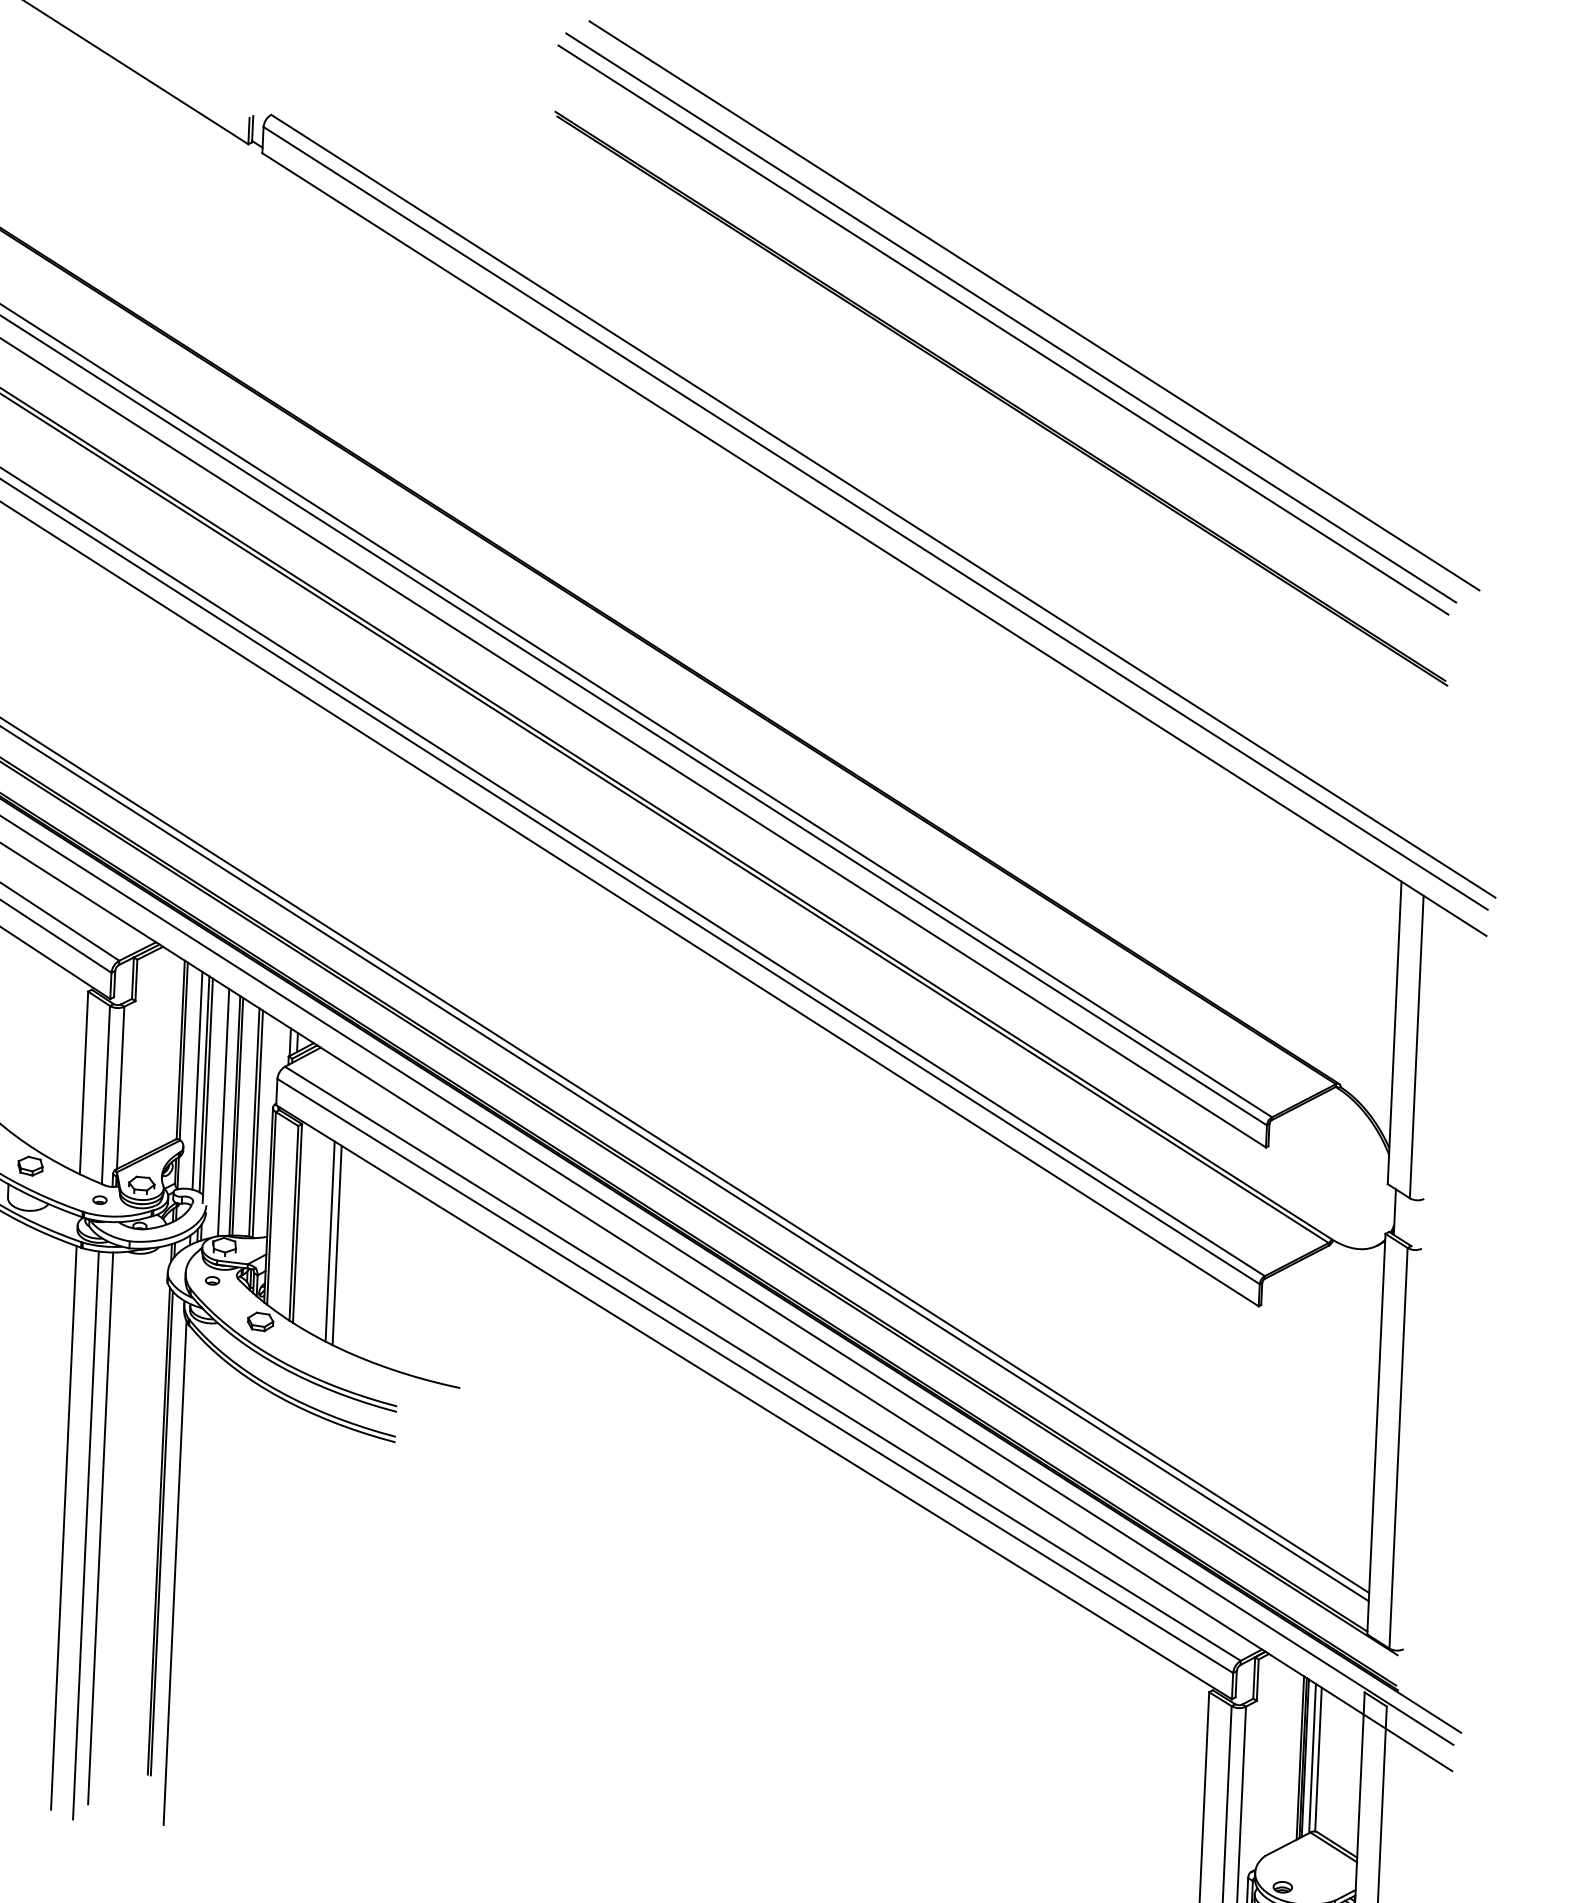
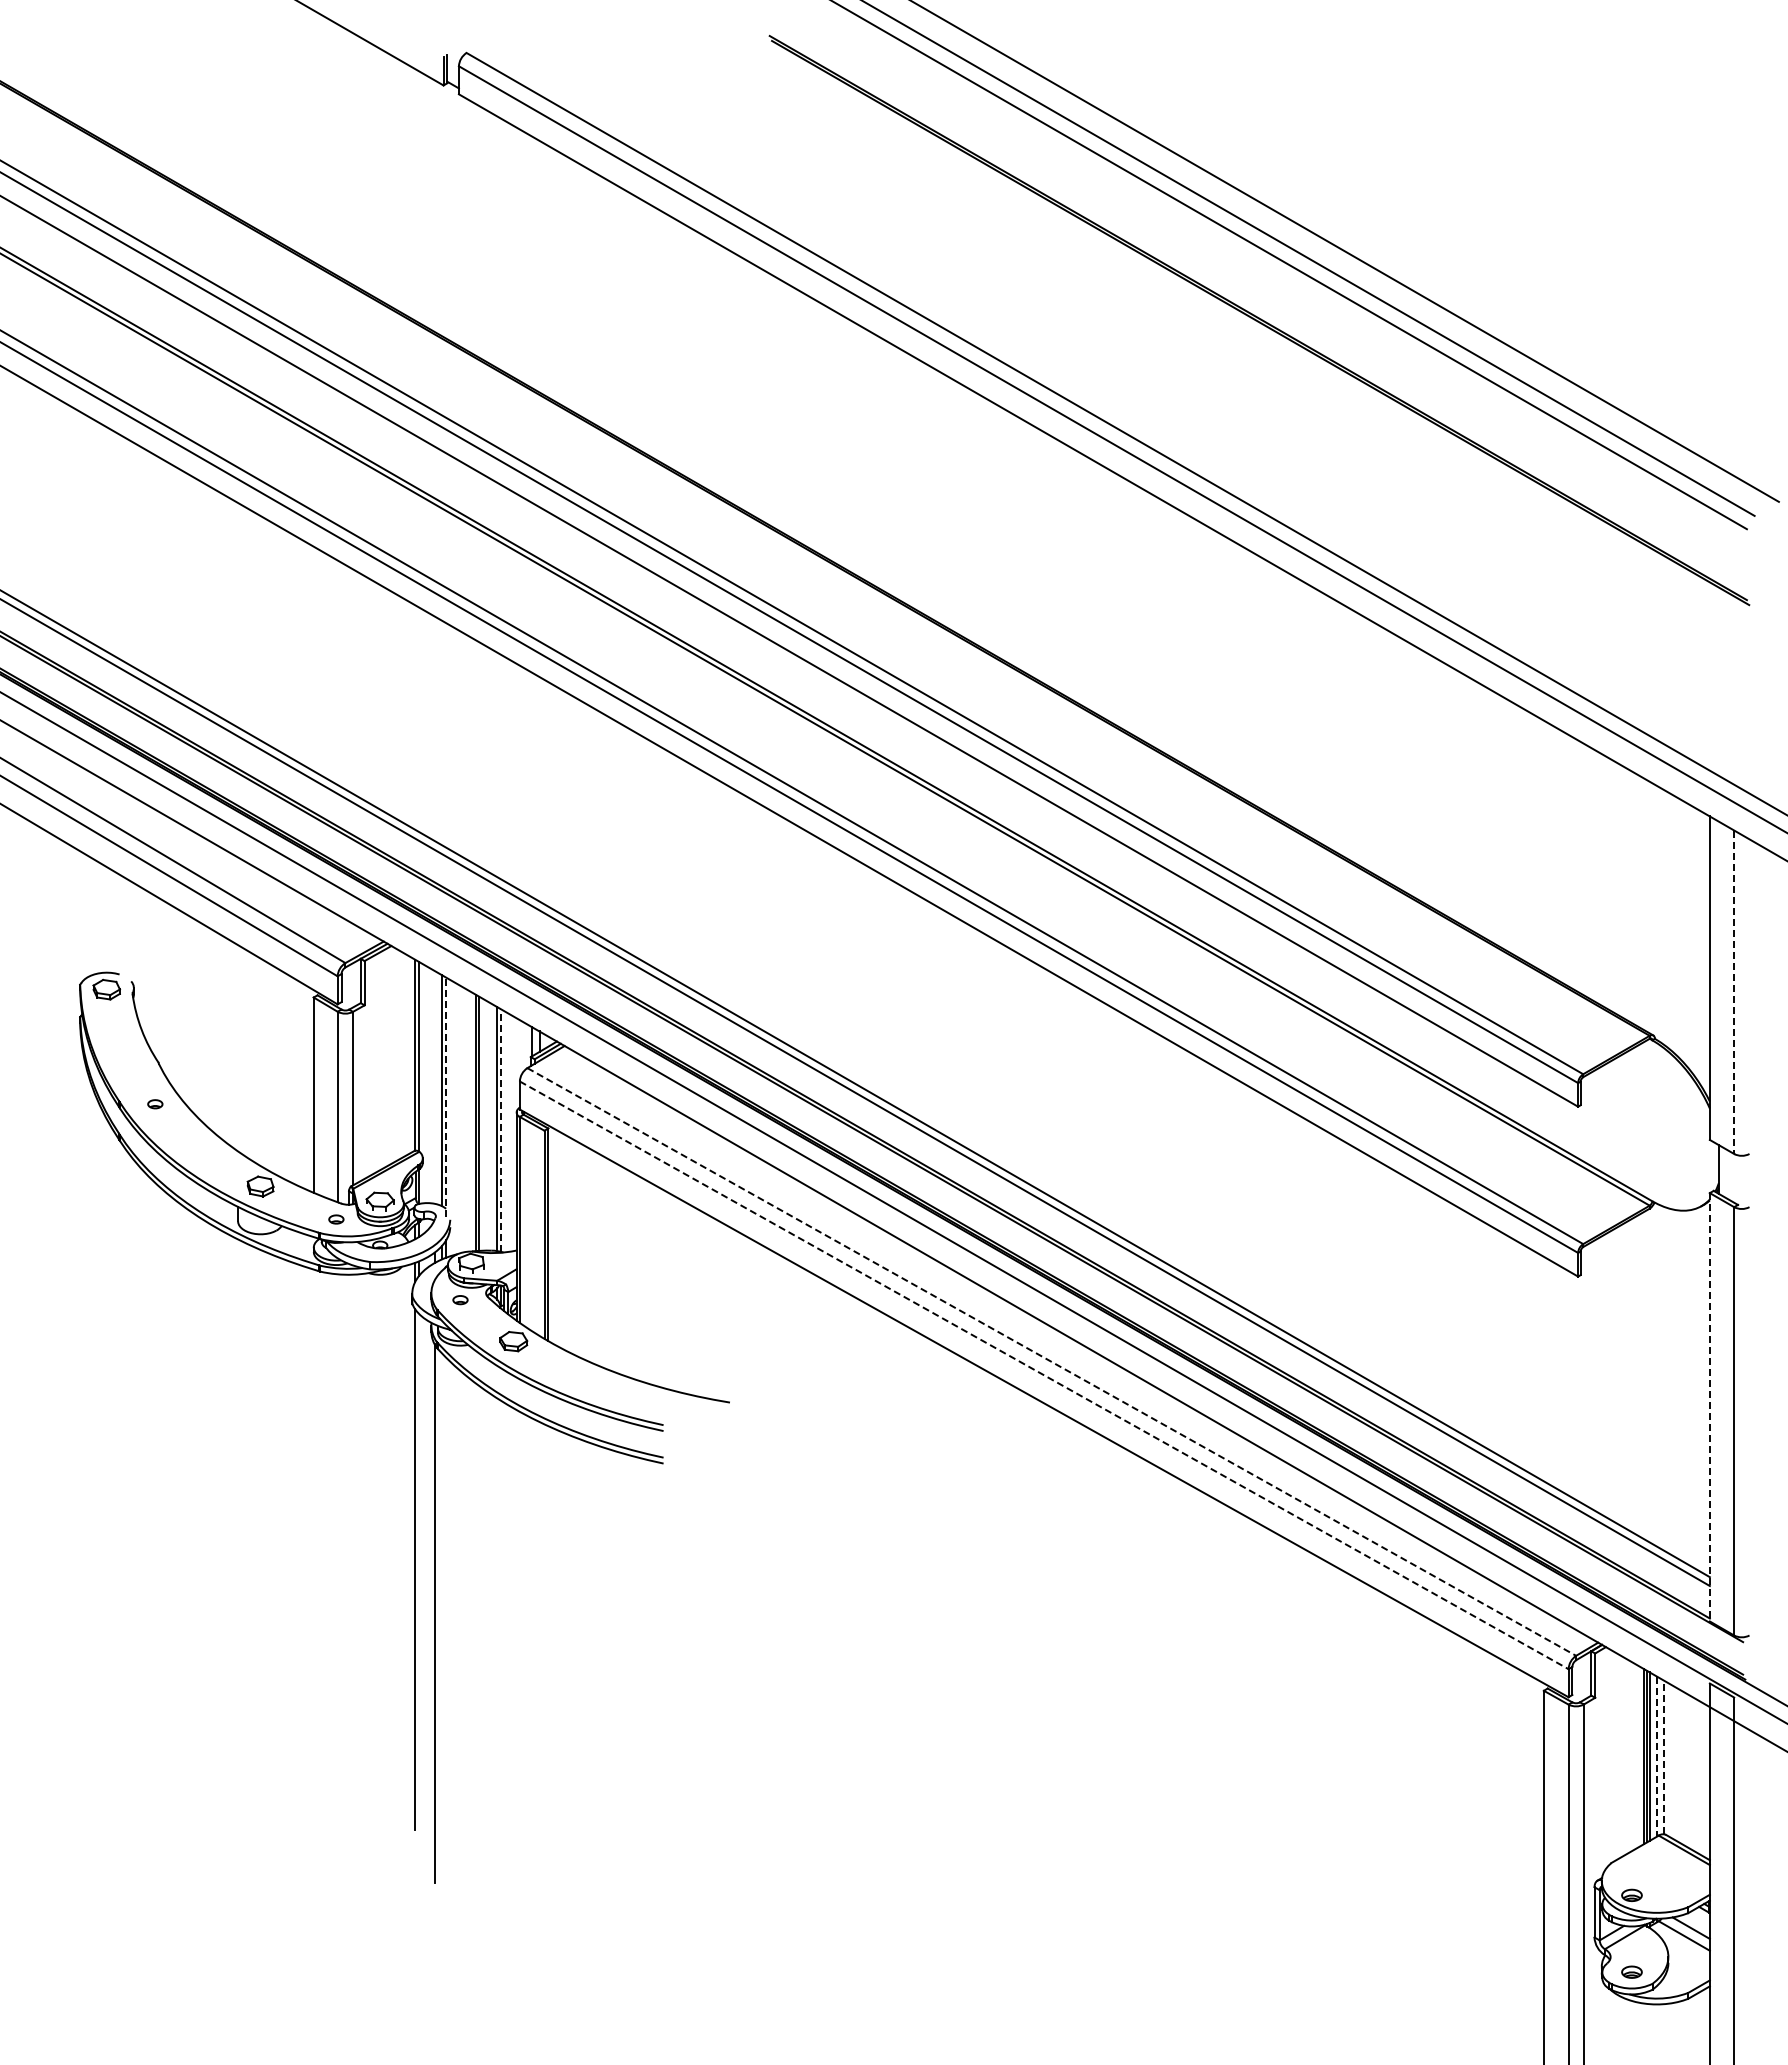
line: (1417, 1047) -> (1734, 992), solid -> dashed
line: (197, 1079) -> (434, 1086), removed
line: (208, 1090) -> (446, 1097), solid -> dashed
line: (224, 1112) -> (464, 1119), removed
line: (258, 1123) -> (501, 1130), solid -> dashed
line: (330, 1241) -> (584, 1252), removed
line: (337, 1244) -> (591, 1255), removed
line: (763, 1364) -> (1052, 1362), solid -> dashed
line: (755, 1376) -> (1044, 1375), solid -> dashed
line: (1376, 1434) -> (1709, 1407), solid -> dashed
line: (63, 1527) -> (313, 1570), removed
line: (100, 1528) -> (352, 1569), removed
line: (161, 1532) -> (418, 1571), removed
line: (85, 1535) -> (337, 1577), removed
line: (1312, 1758) -> (1657, 1756), solid -> dashed
line: (1318, 1759) -> (1663, 1757), solid -> dashed

